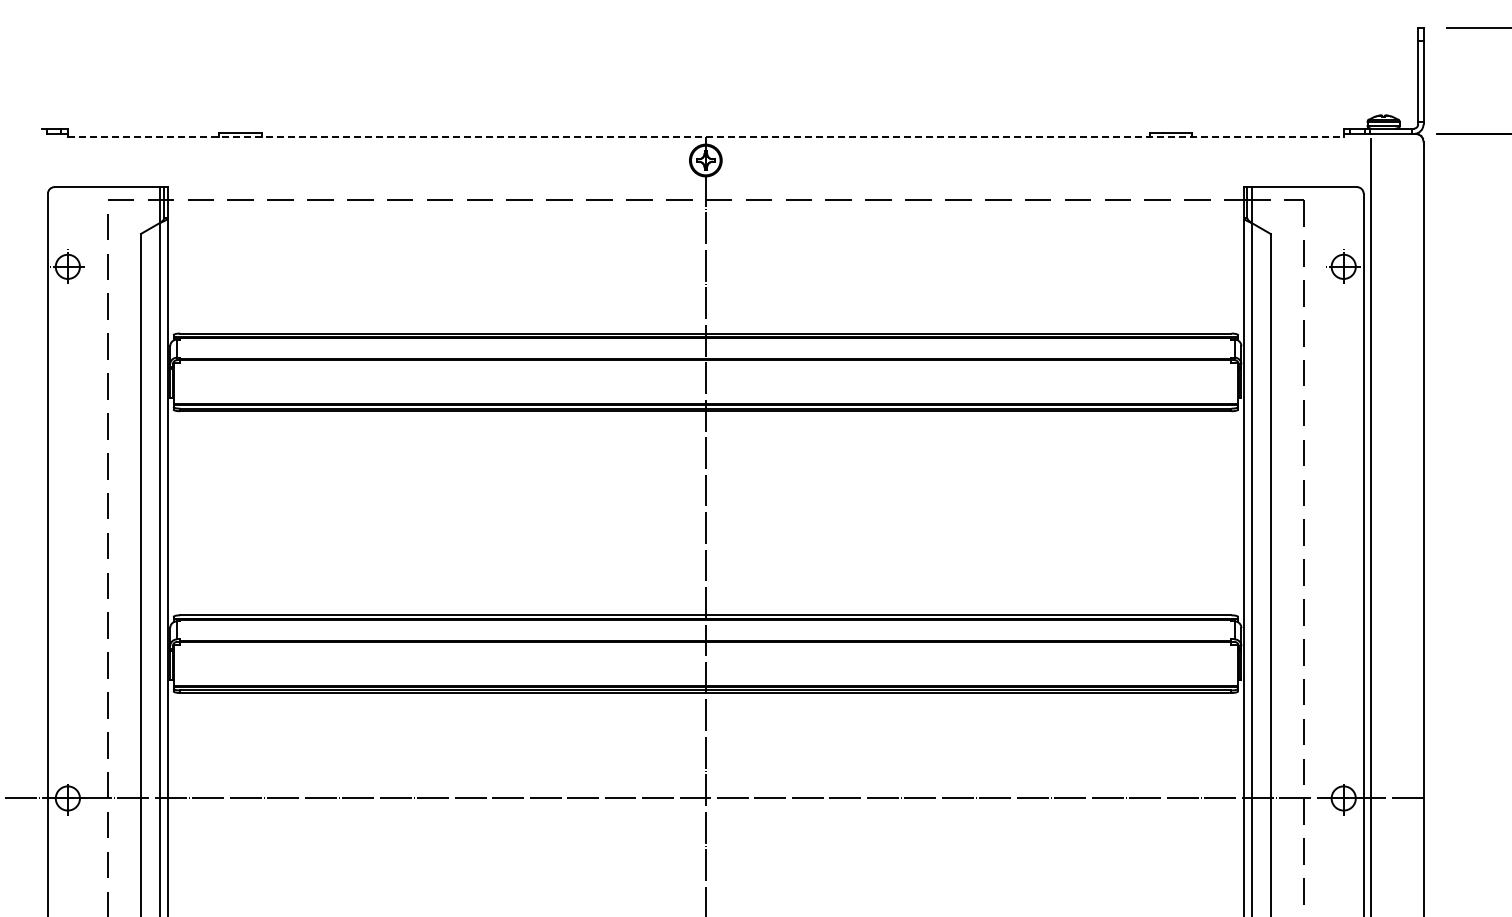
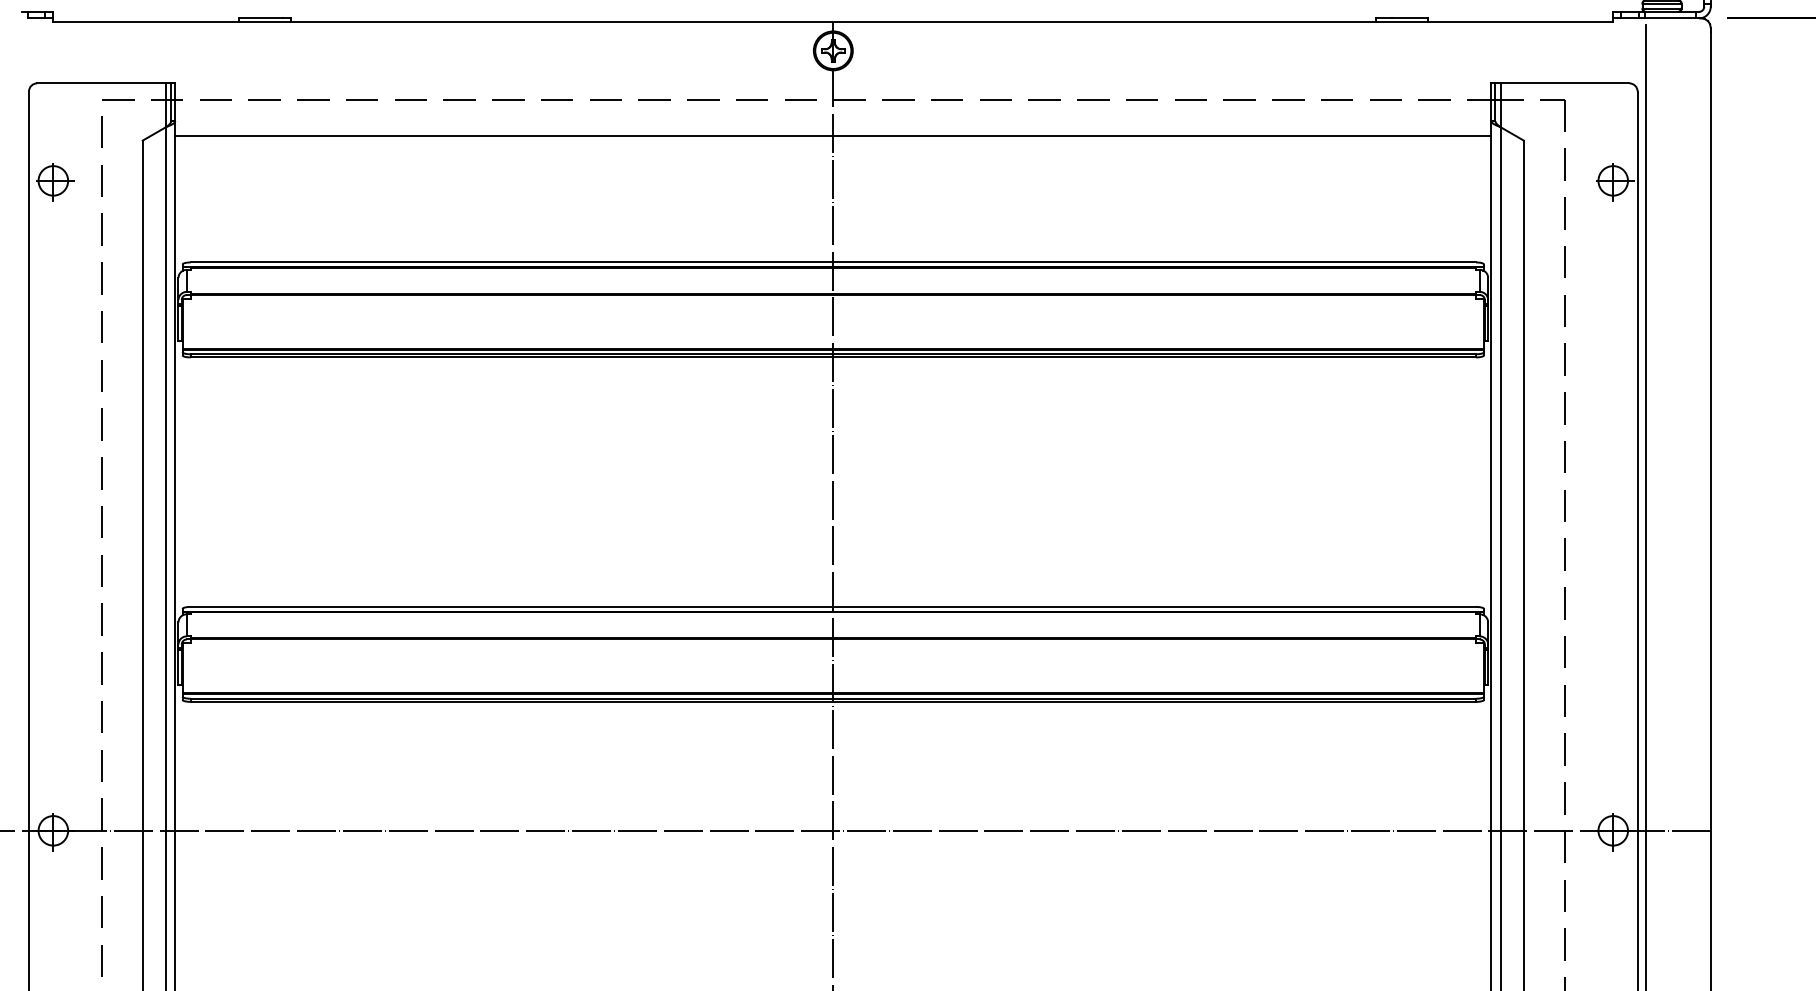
line: (705, 137) -> (832, 22), dashed -> solid
line: (705, 230) -> (832, 136), added

